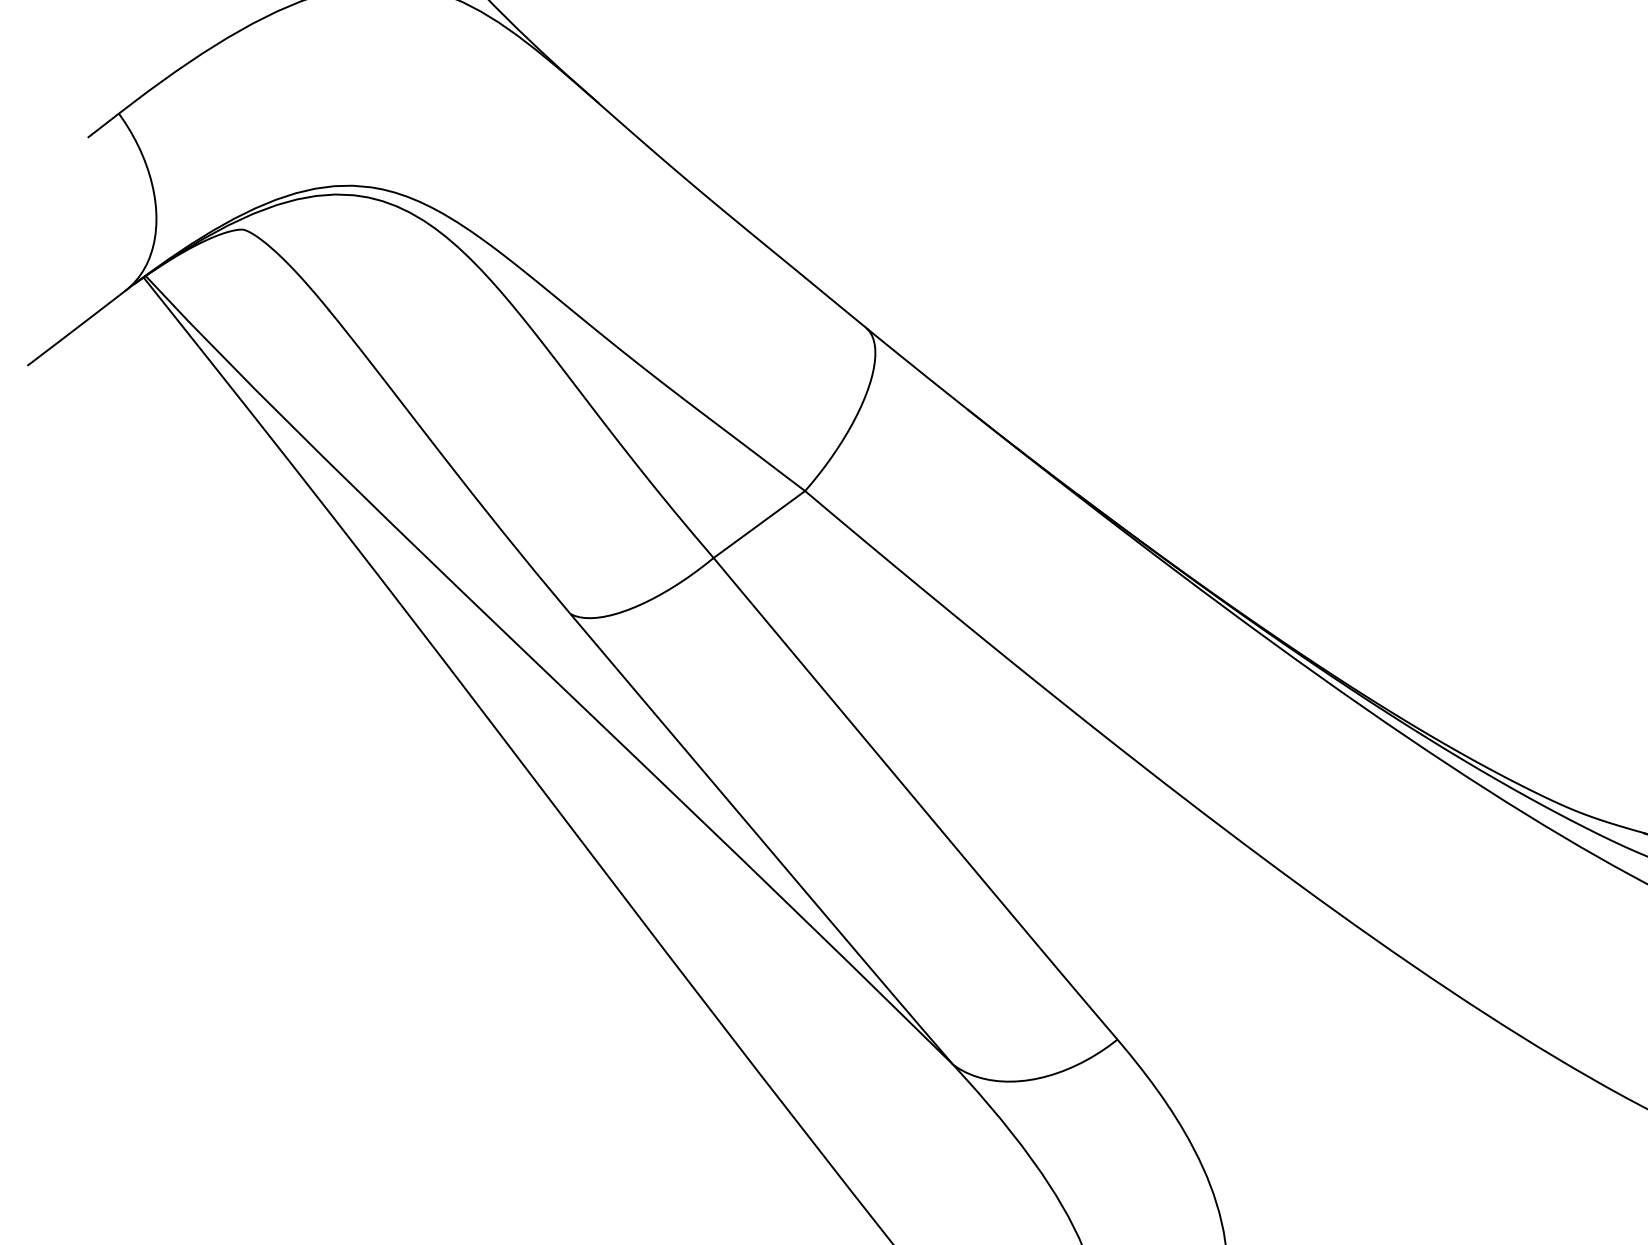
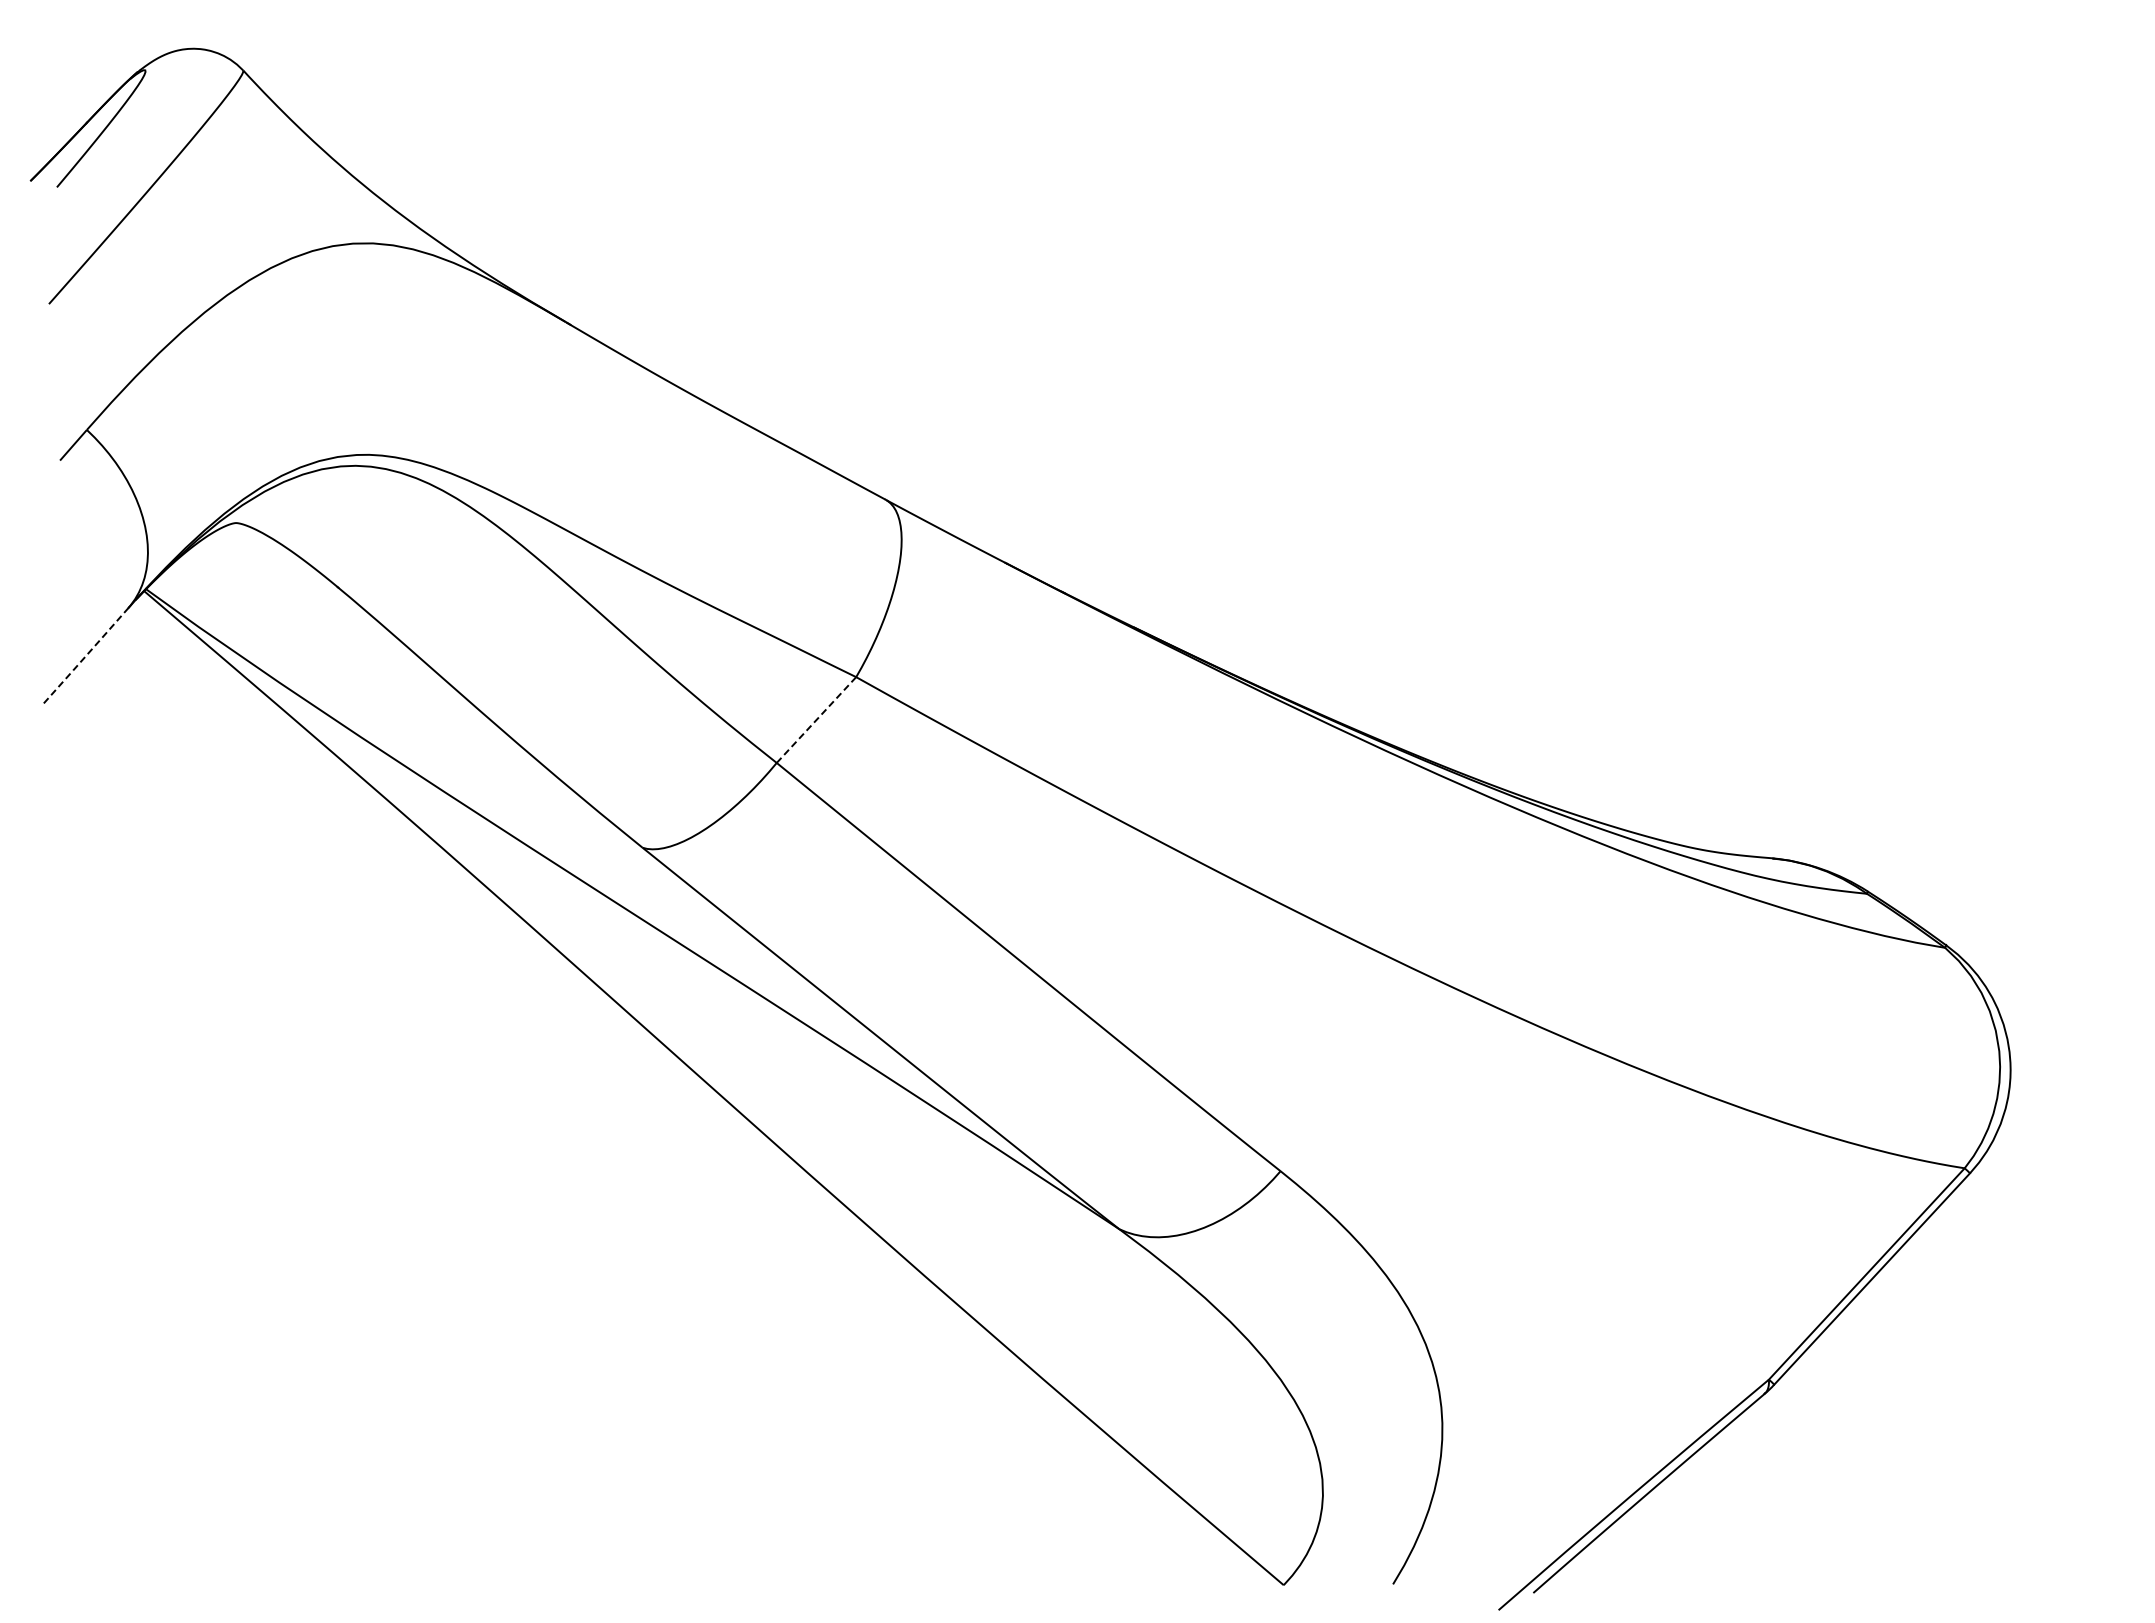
line: (76, 328) -> (86, 655), solid -> dashed
line: (759, 524) -> (816, 720), solid -> dashed

